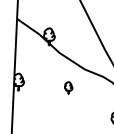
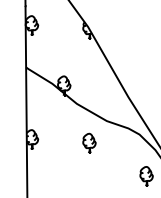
part: (68, 87) -> (89, 142), size x1.43

